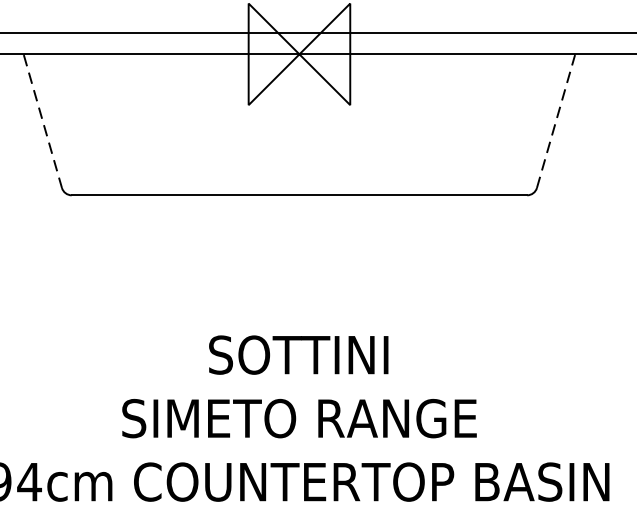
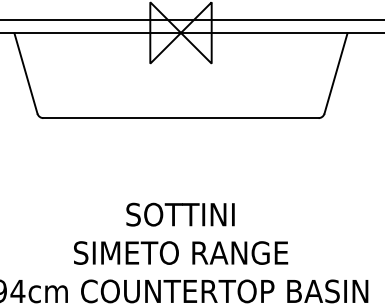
line: (43, 121) -> (26, 73), dashed -> solid
line: (555, 121) -> (335, 73), dashed -> solid

